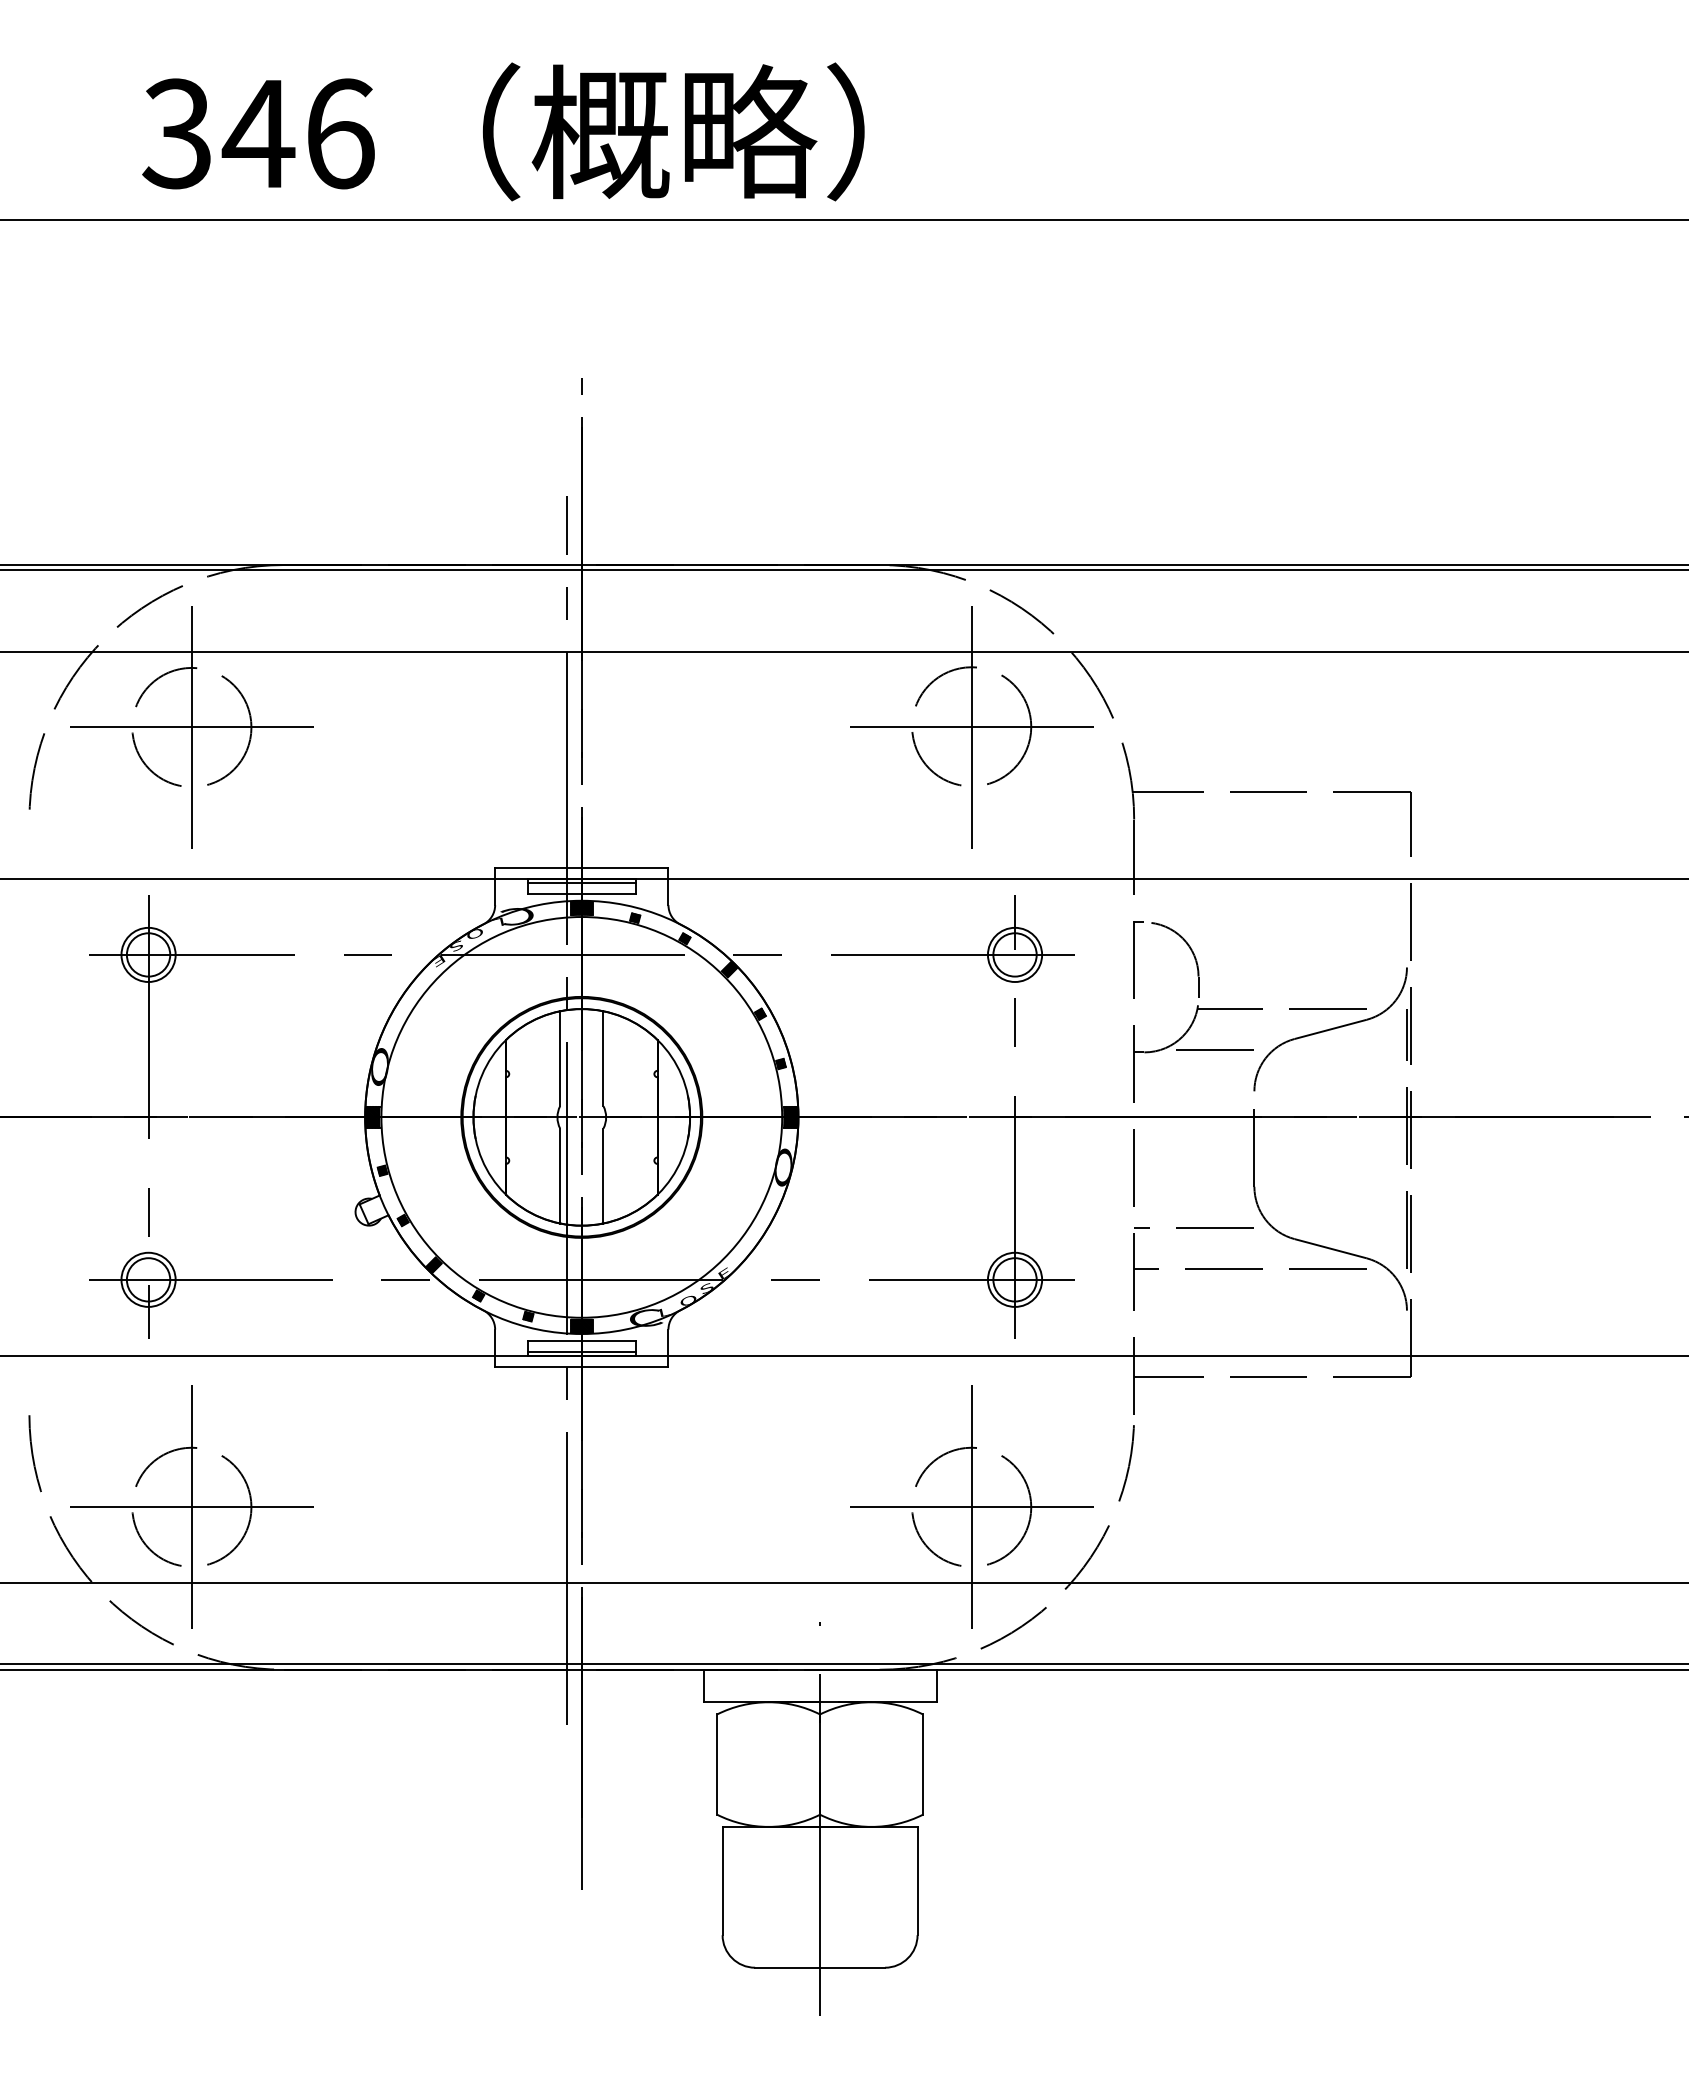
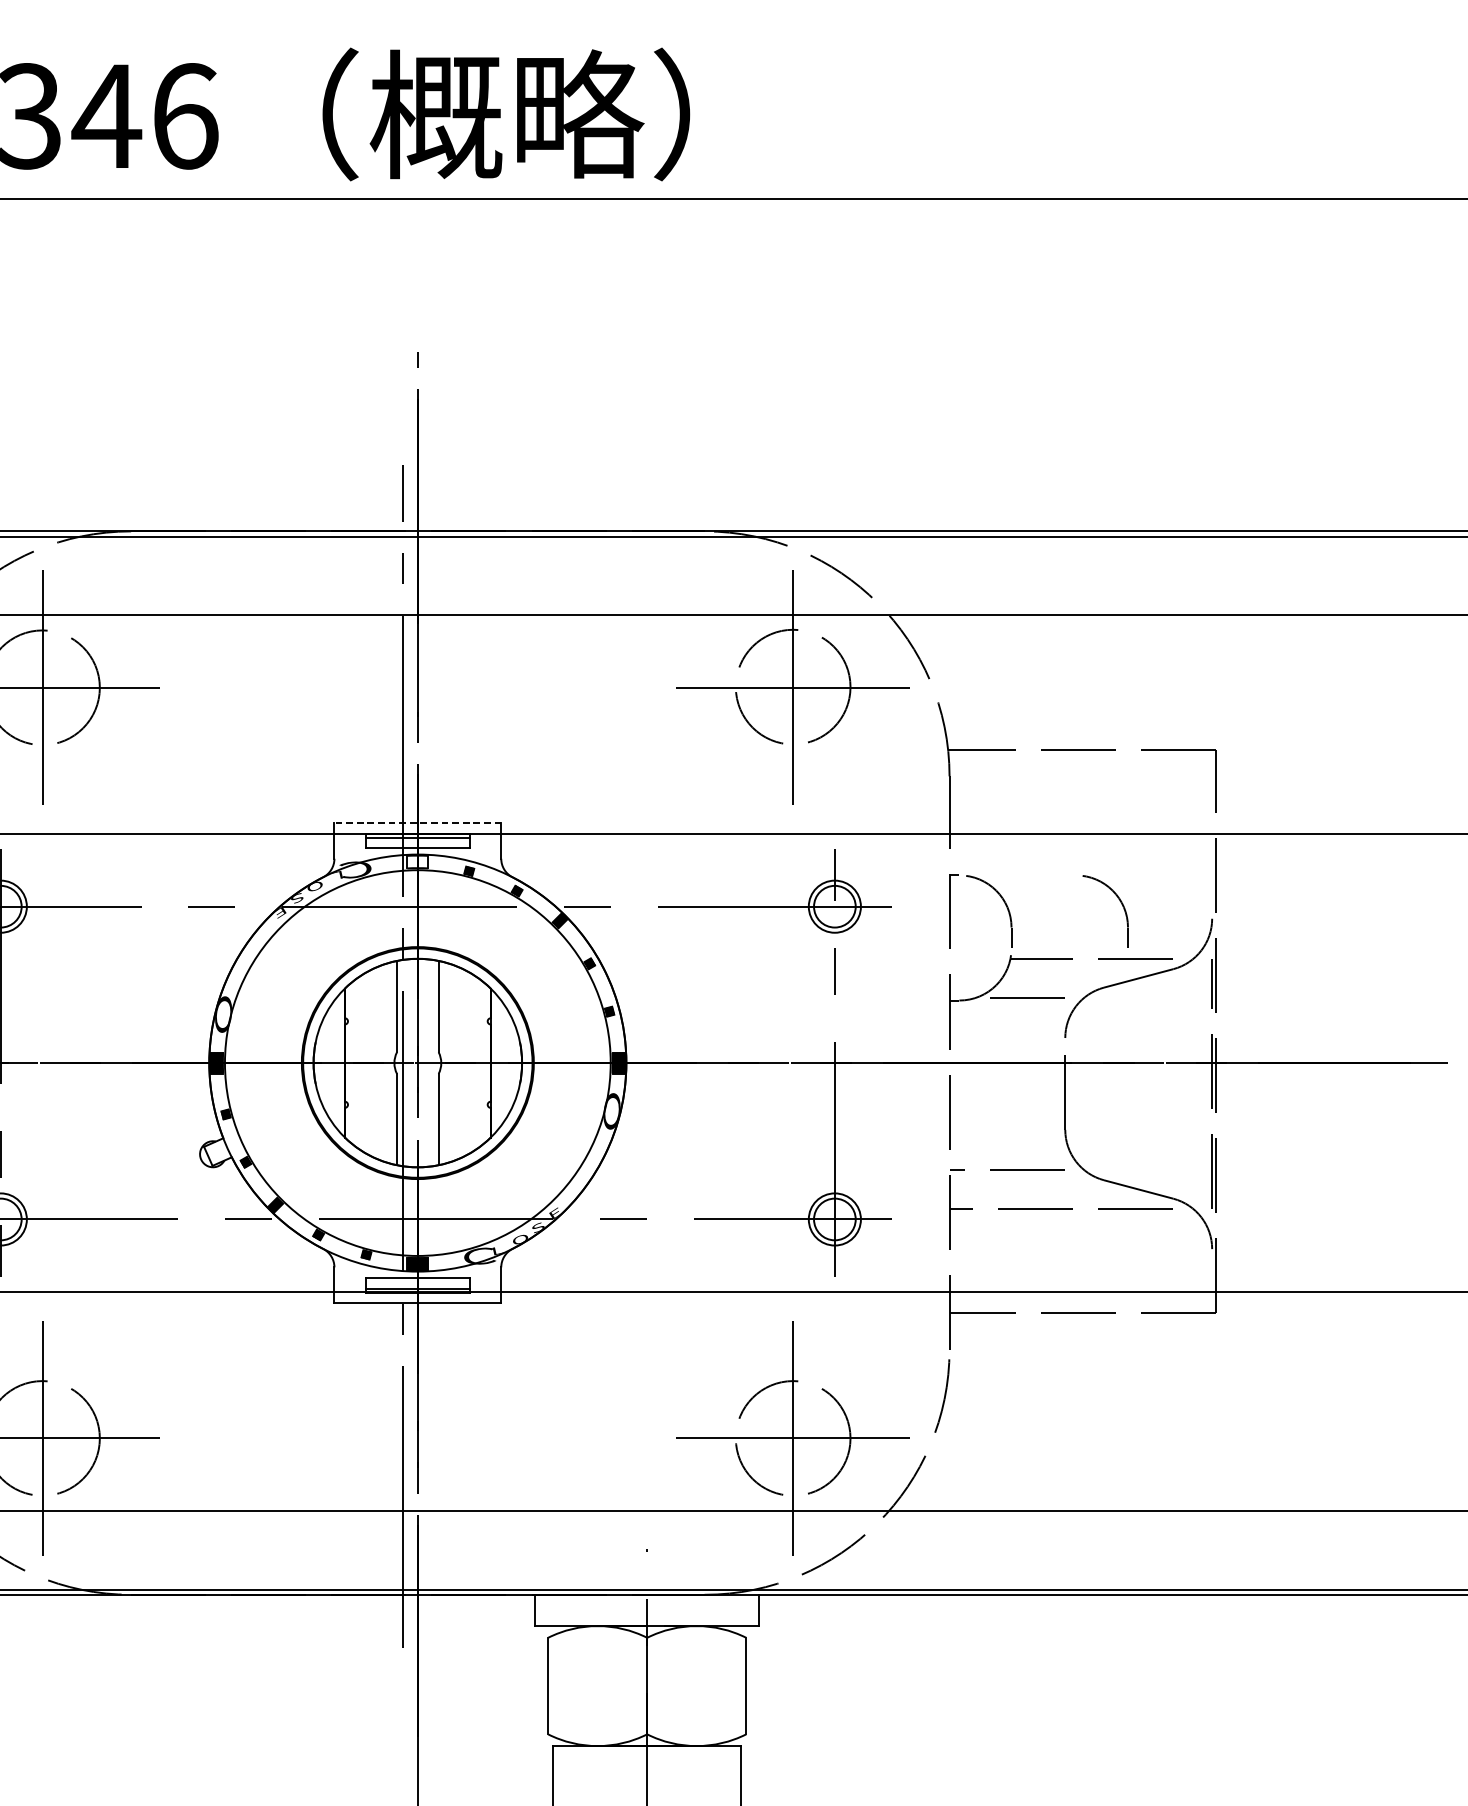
line: (581, 868) -> (417, 823), solid -> dashed
hatch: (581, 908) -> (417, 862), removed
part: (1312, 952) -> (1121, 904), added

